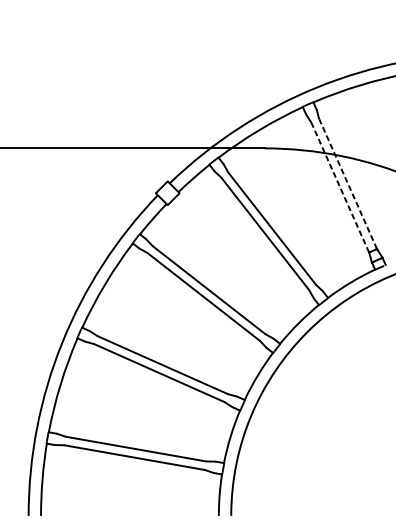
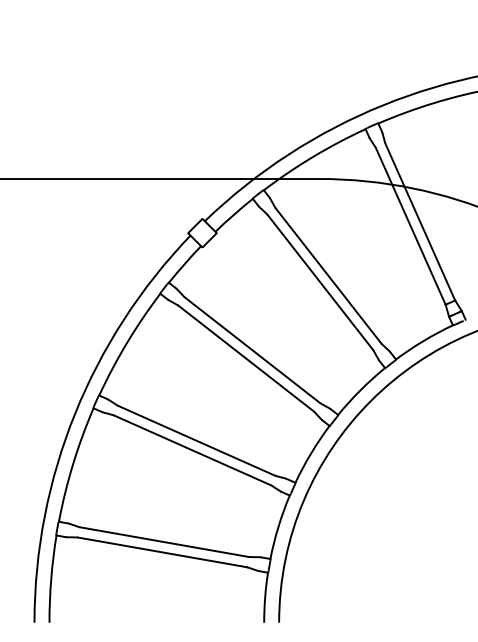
line: (348, 184) -> (420, 222), dashed -> solid
line: (340, 187) -> (410, 226), dashed -> solid

